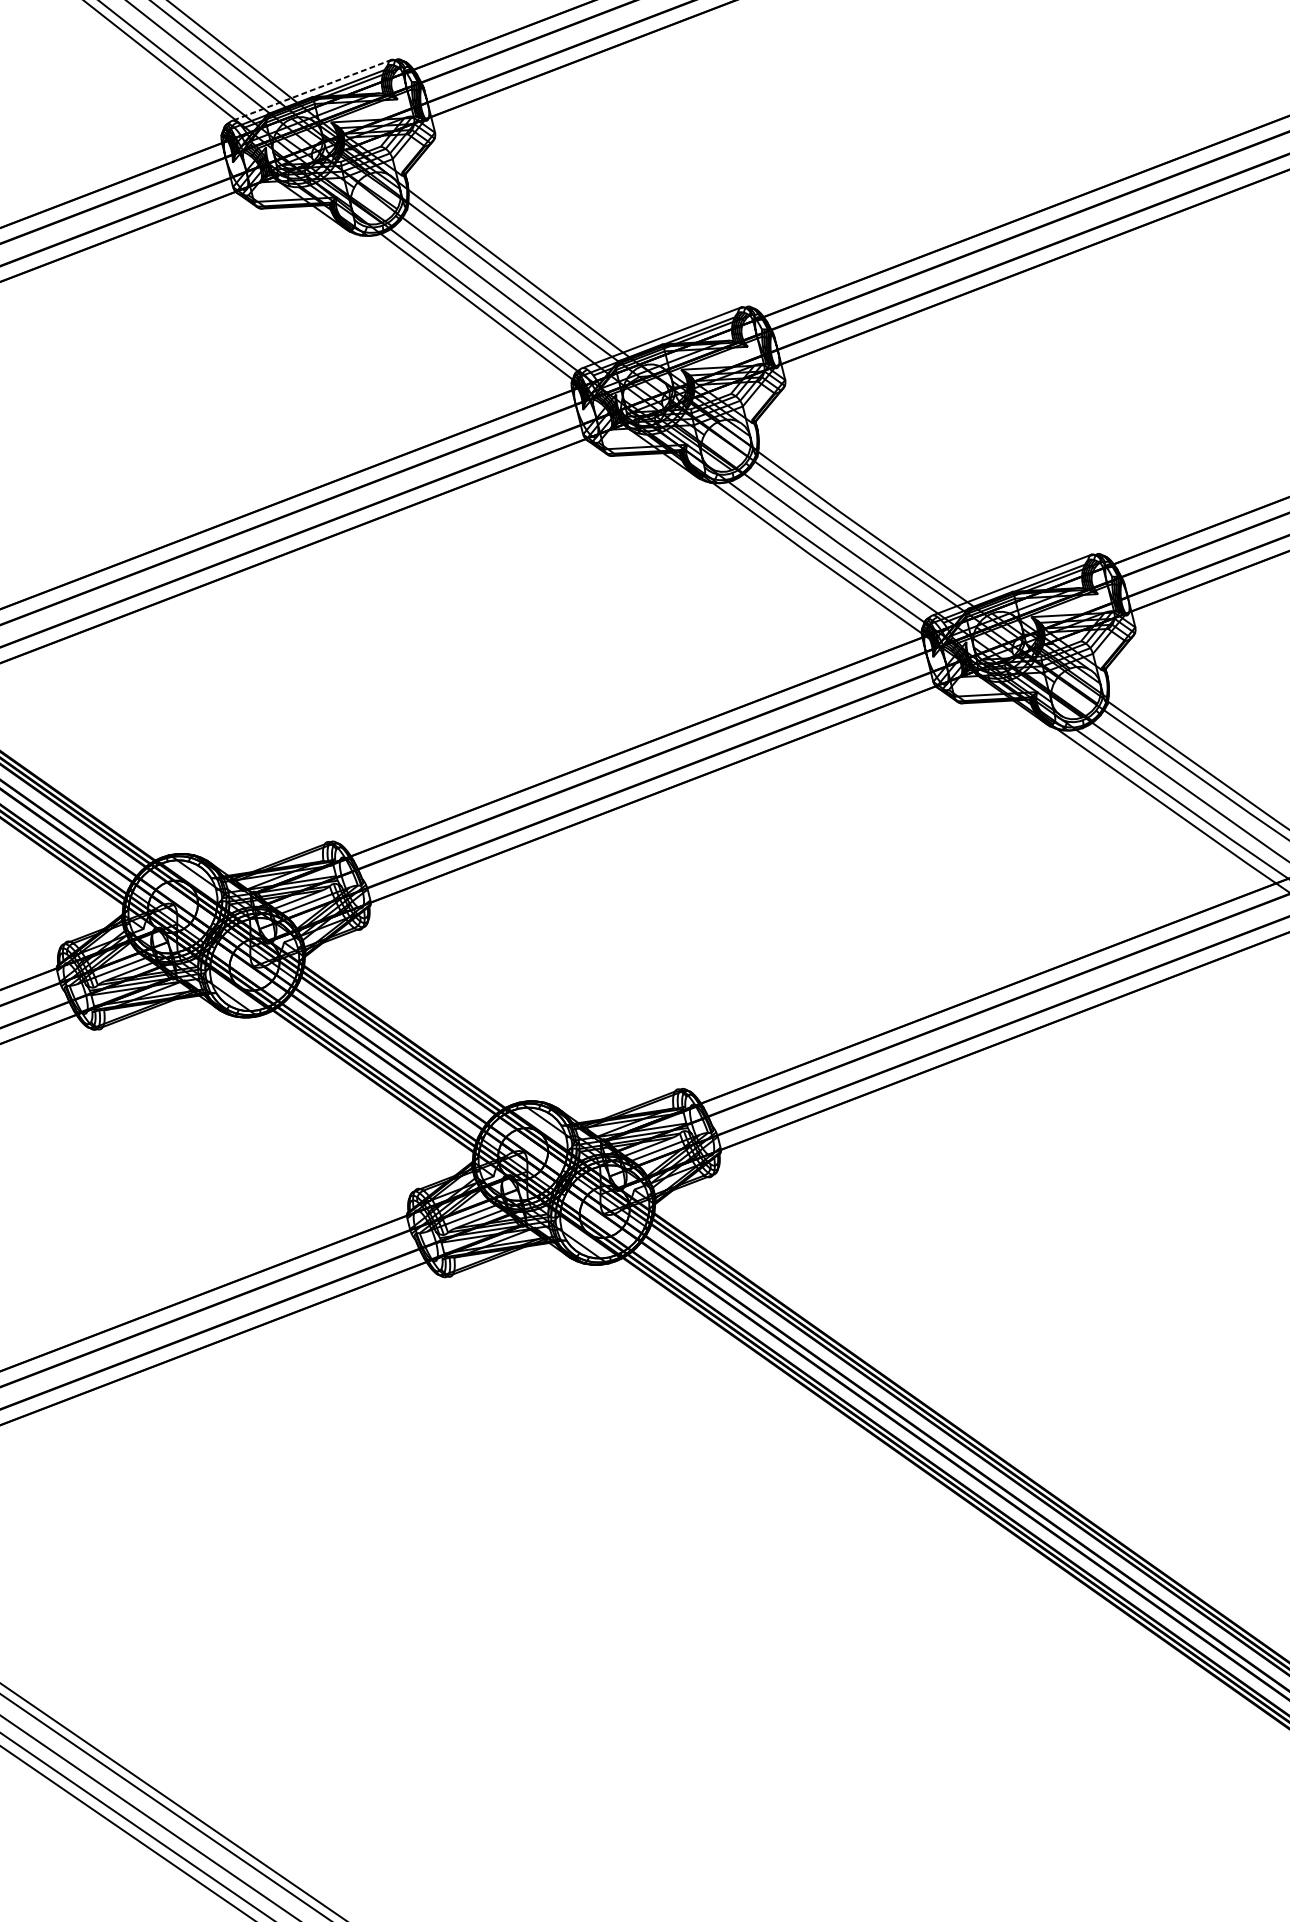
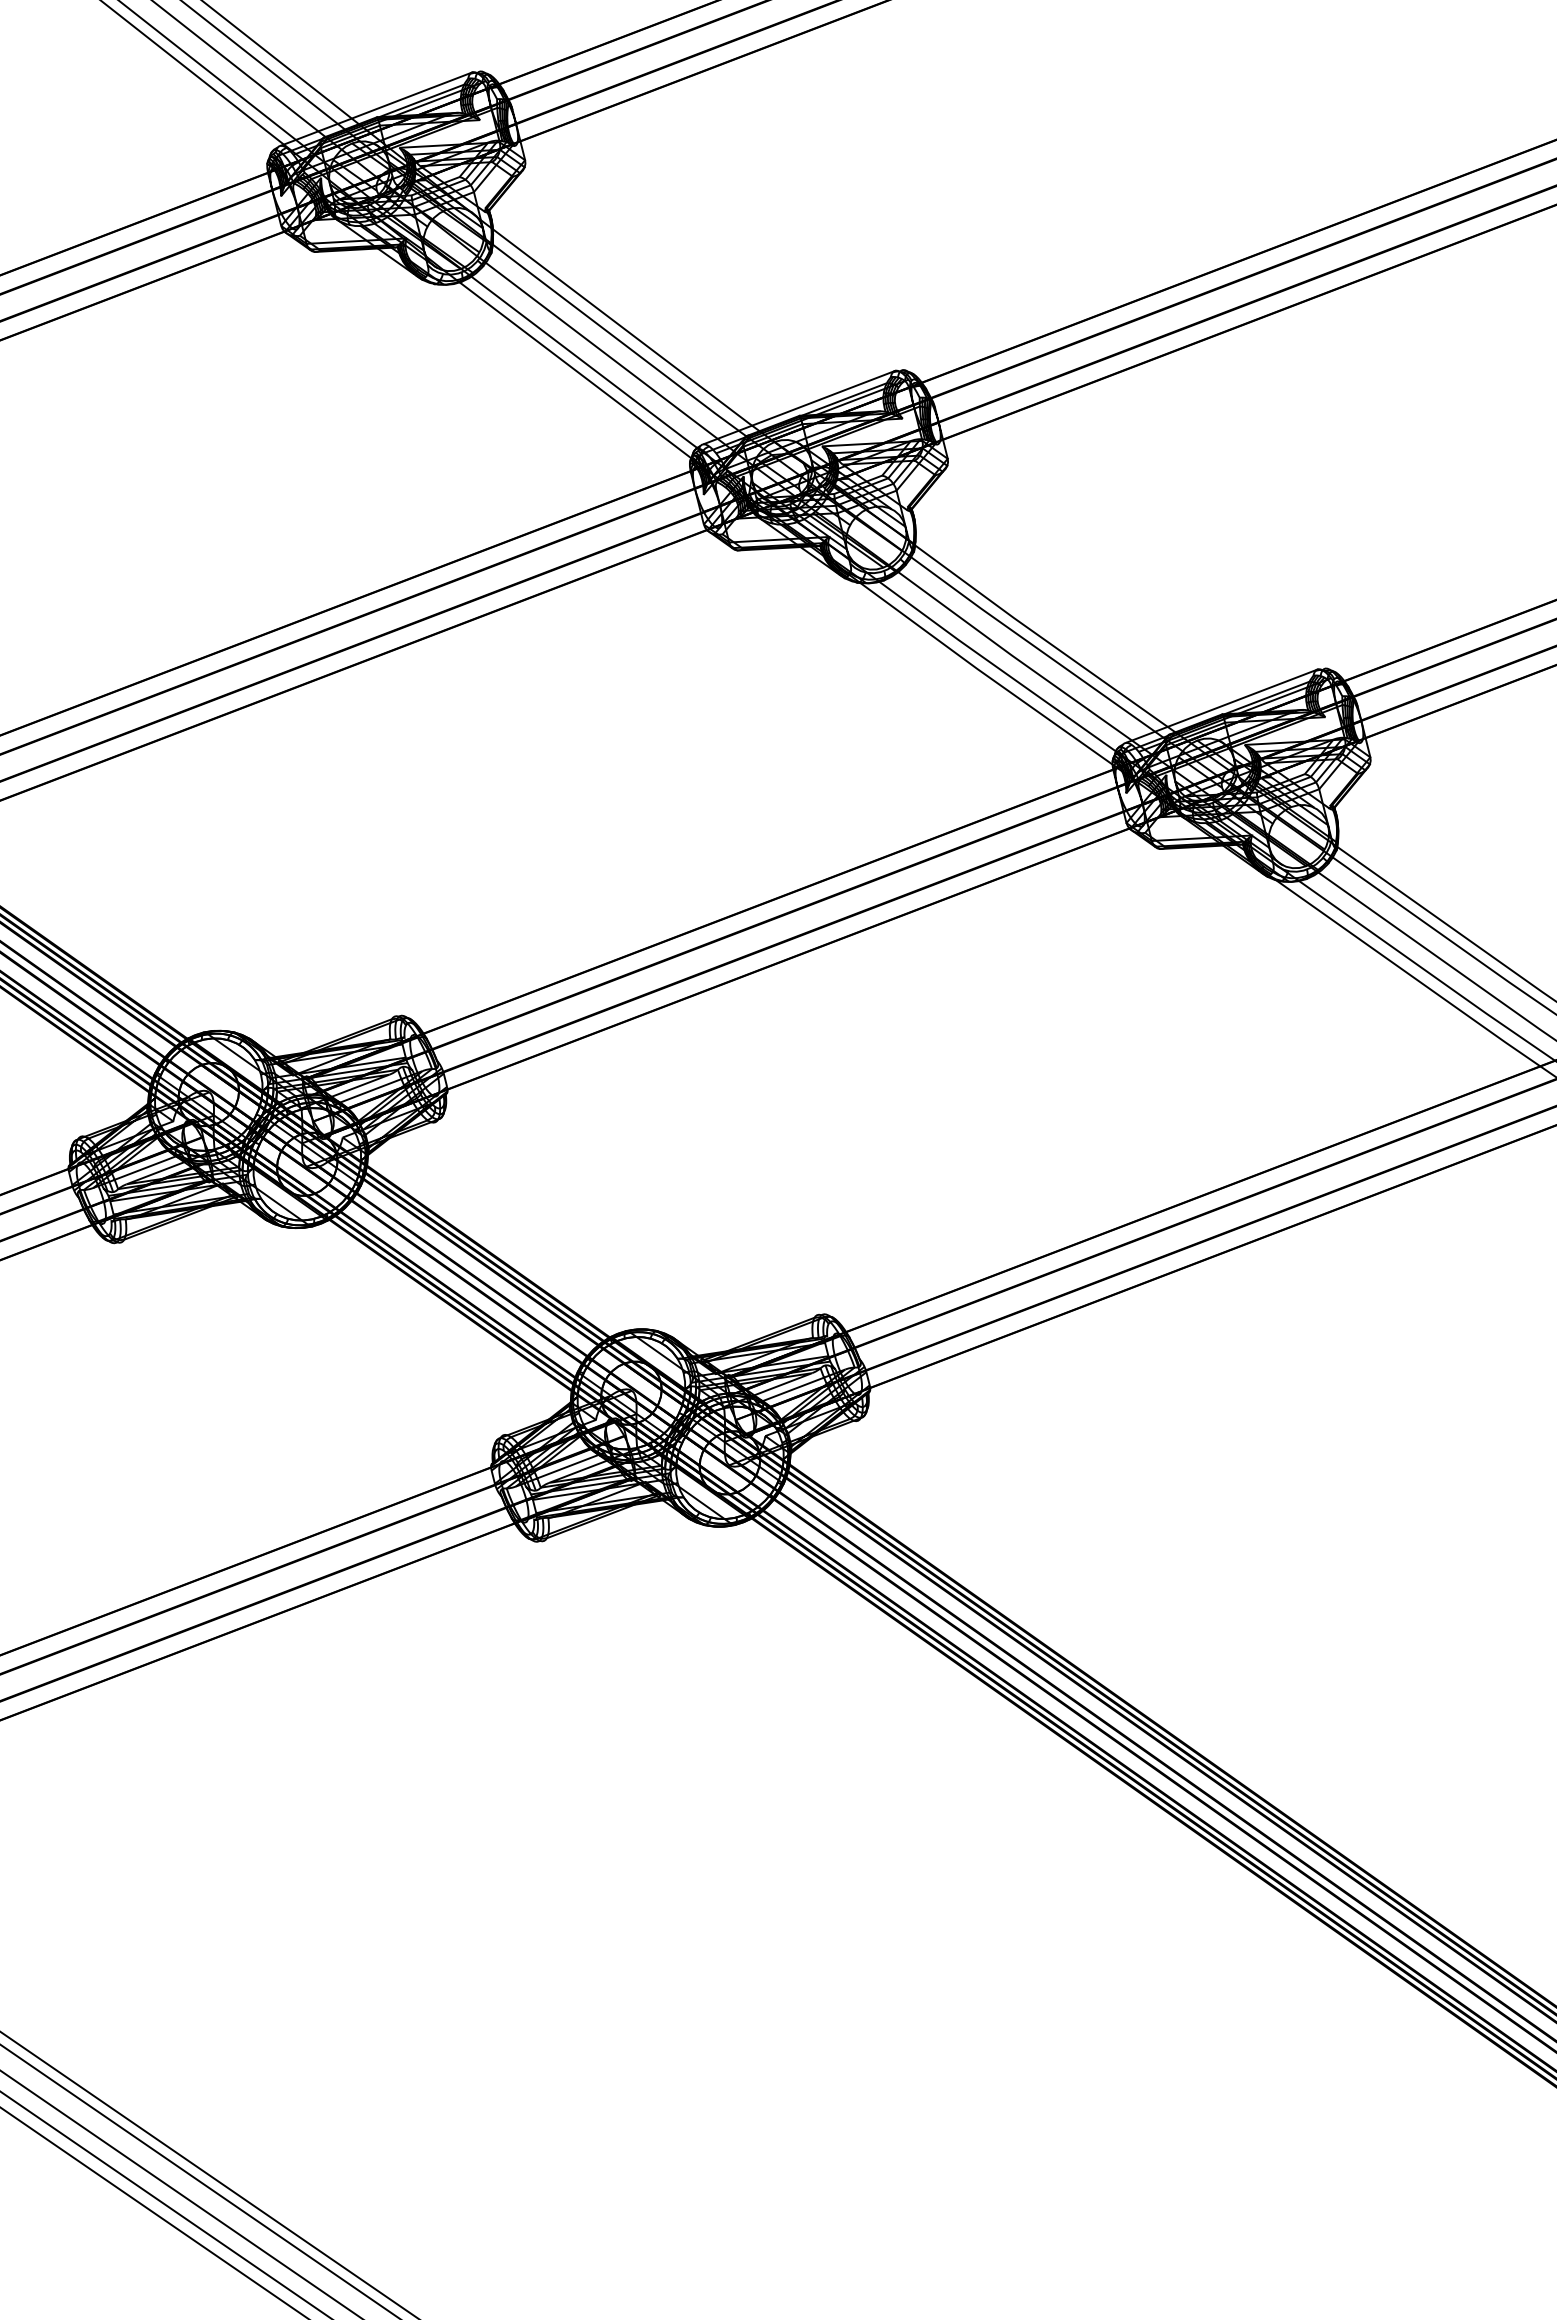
line: (311, 89) -> (376, 108), dashed -> solid

